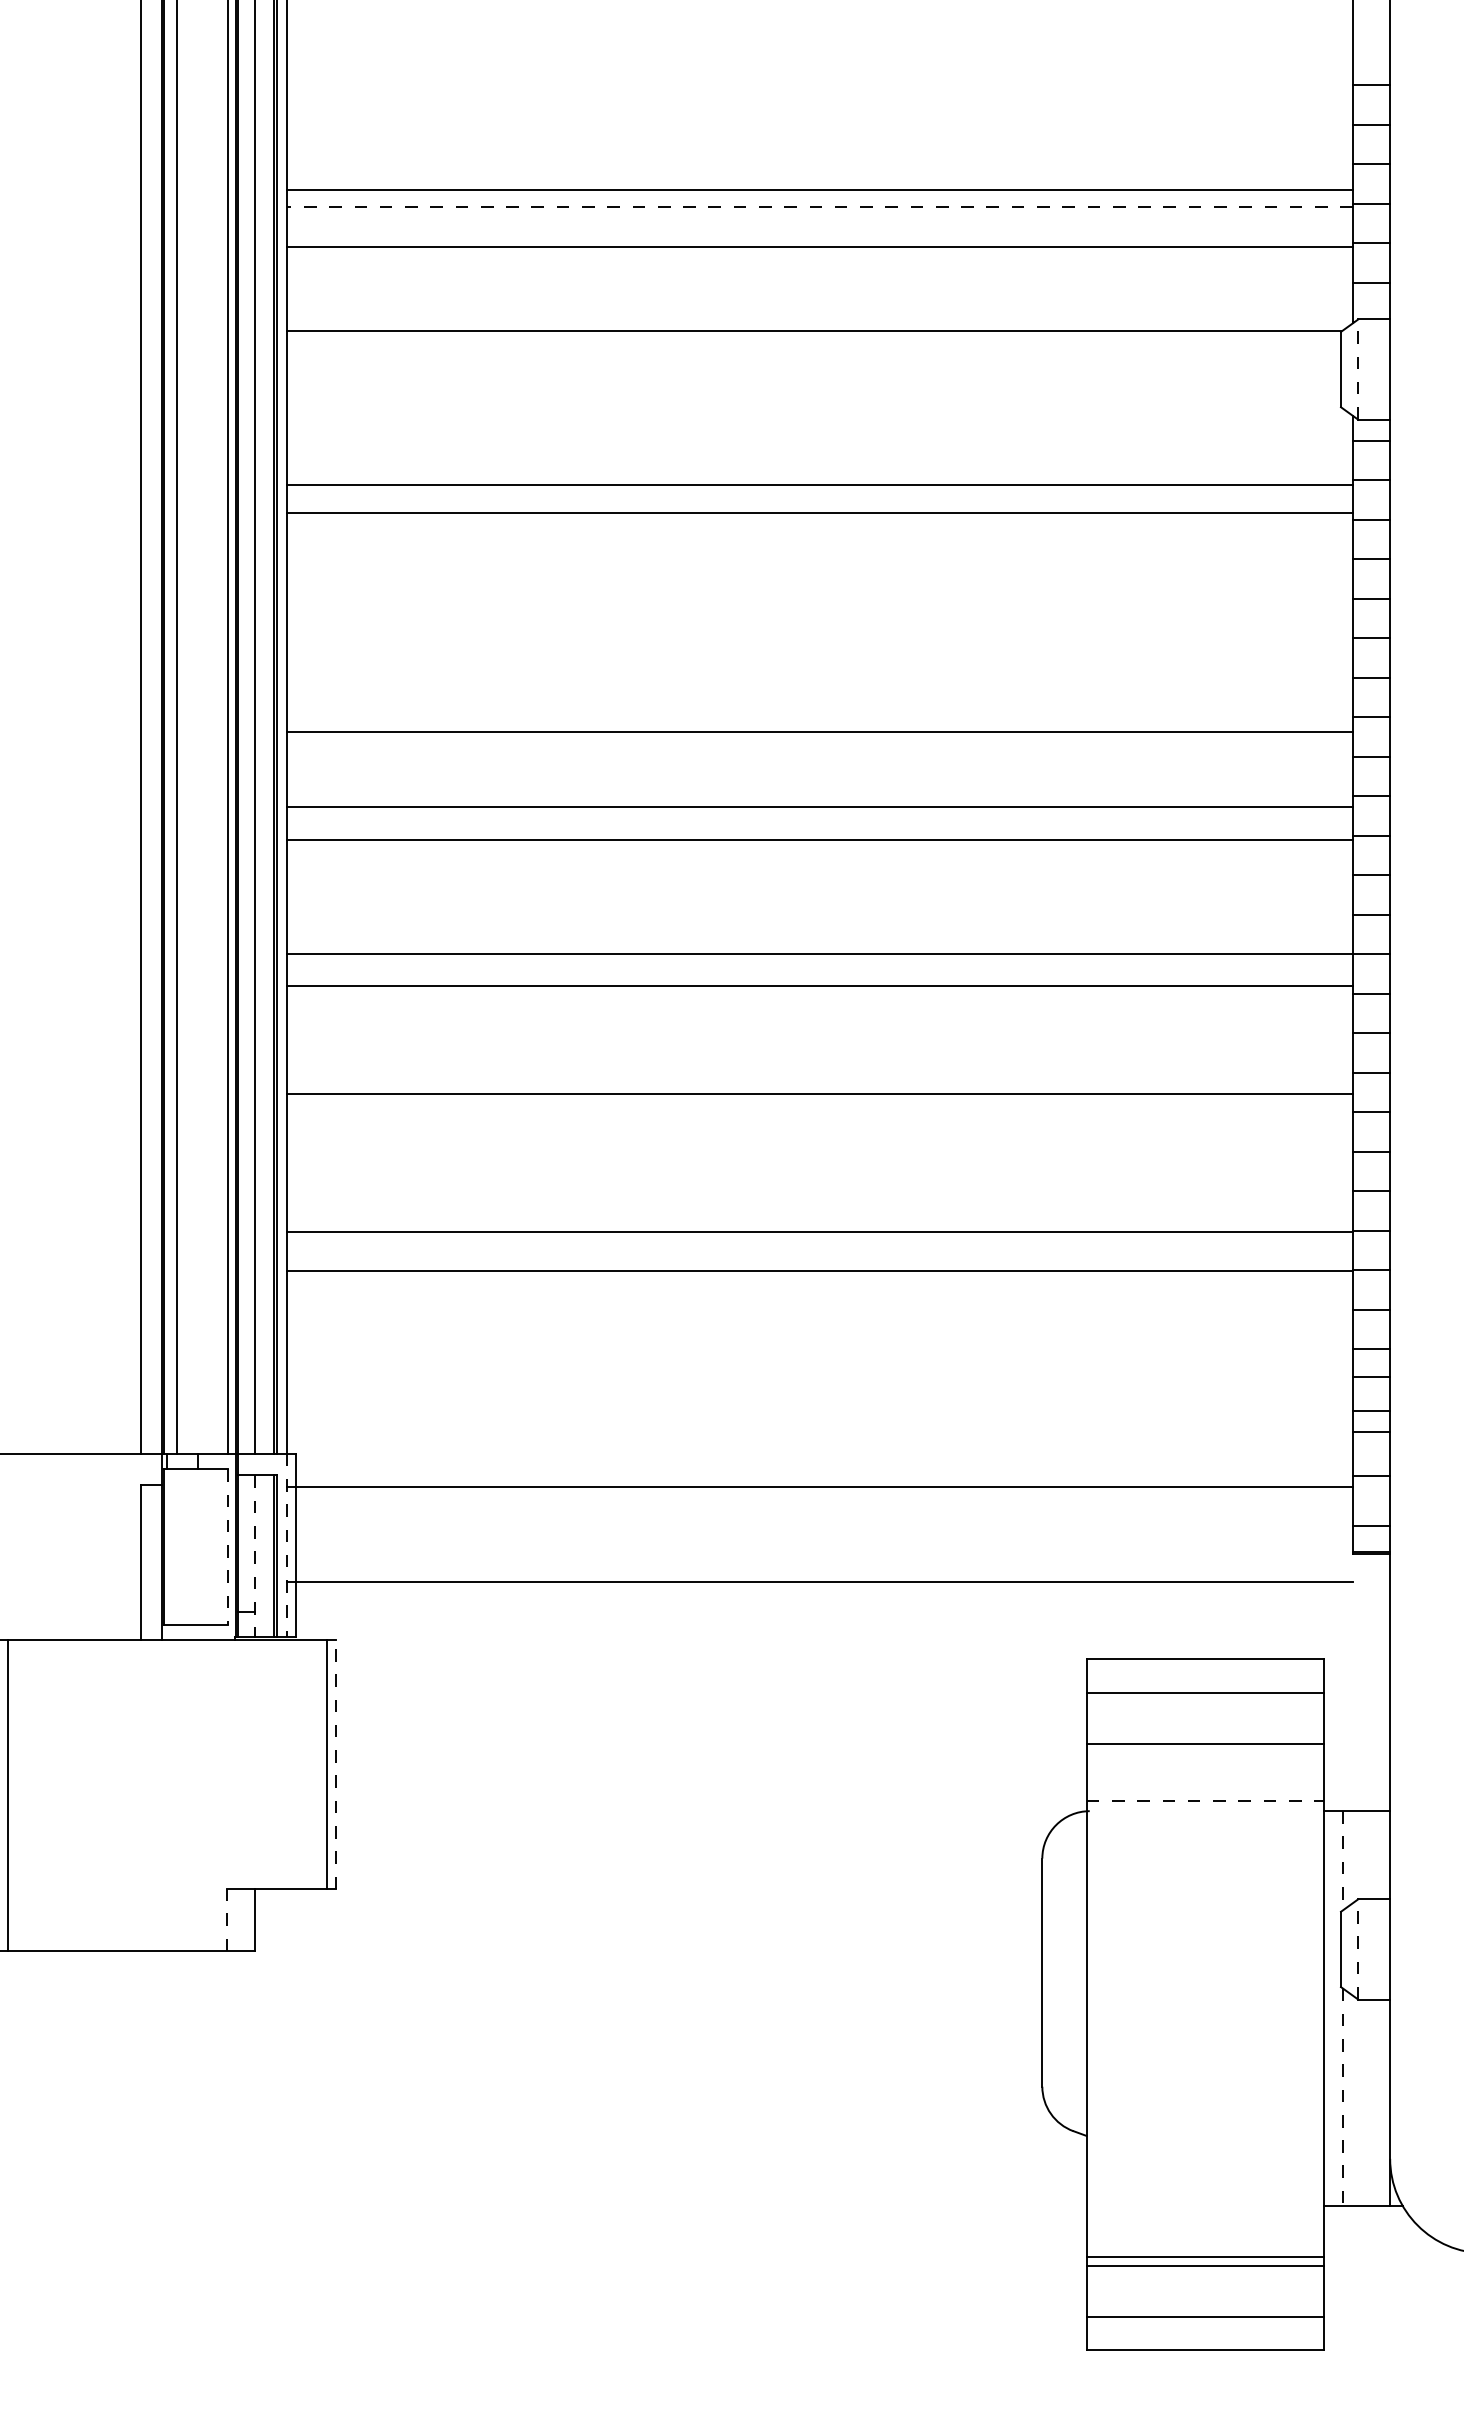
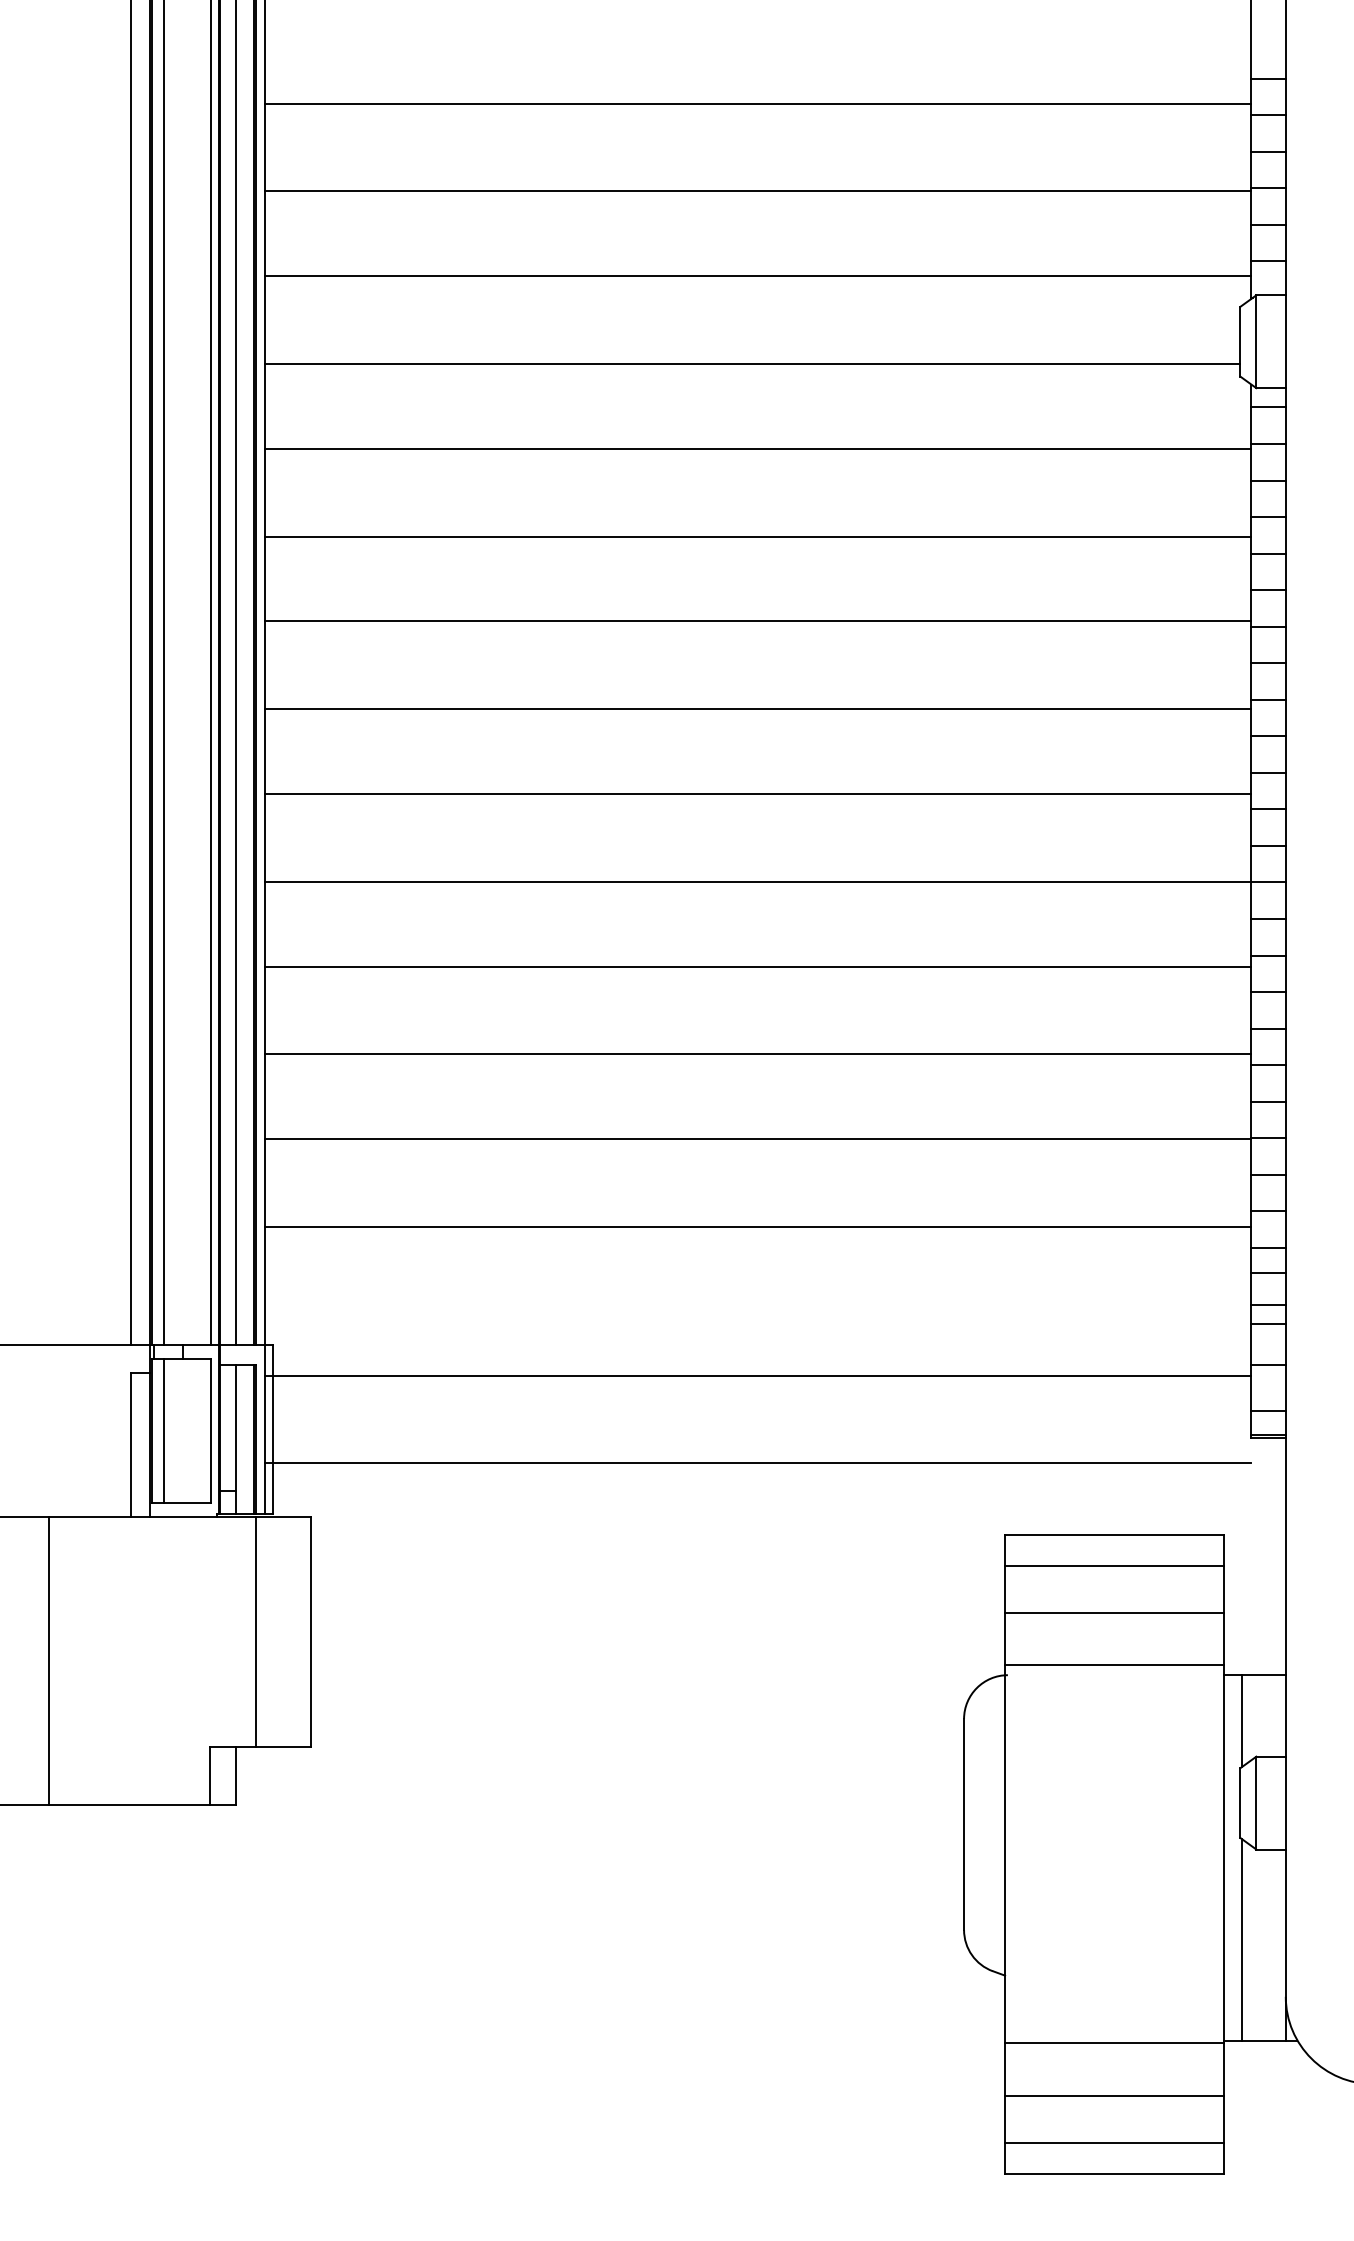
line: (819, 190) -> (757, 103), moved
line: (819, 207) -> (757, 191), dashed -> solid
line: (819, 246) -> (757, 275), moved
line: (813, 330) -> (752, 363), moved
line: (1358, 369) -> (1256, 341), dashed -> solid
line: (819, 513) -> (757, 536), moved
line: (819, 732) -> (757, 621), moved
line: (819, 806) -> (757, 793), moved
line: (819, 839) -> (757, 708), moved
line: (819, 986) -> (757, 966), moved
line: (819, 1094) -> (757, 1054), moved
line: (819, 1270) -> (757, 1226), moved
line: (286, 1545) -> (264, 1429), dashed -> solid
line: (177, 1546) -> (164, 1430), added
line: (227, 1547) -> (210, 1431), dashed -> solid
line: (255, 1556) -> (236, 1439), dashed -> solid
line: (326, 1764) -> (255, 1632), moved
line: (335, 1764) -> (310, 1632), dashed -> solid
line: (8, 1795) -> (49, 1660), moved
line: (1205, 1800) -> (1114, 1665), dashed -> solid
line: (1342, 1860) -> (1241, 1720), dashed -> solid
line: (227, 1919) -> (210, 1775), dashed -> solid
line: (1358, 1948) -> (1256, 1802), dashed -> solid
line: (1342, 2097) -> (1241, 1940), dashed -> solid
line: (1204, 2256) -> (1114, 2042), moved

